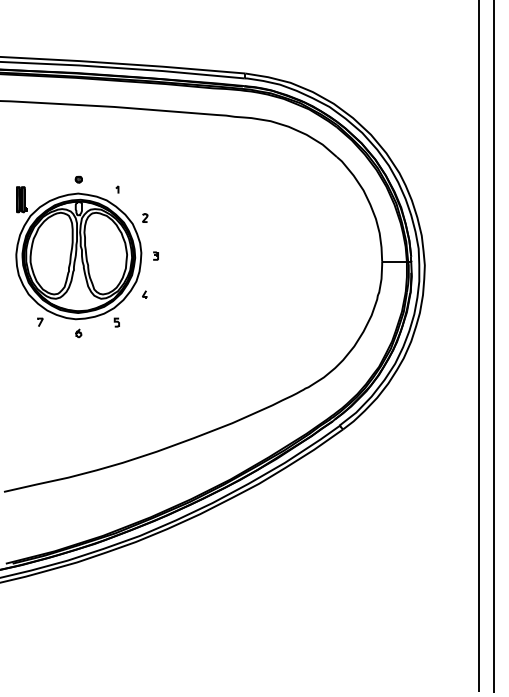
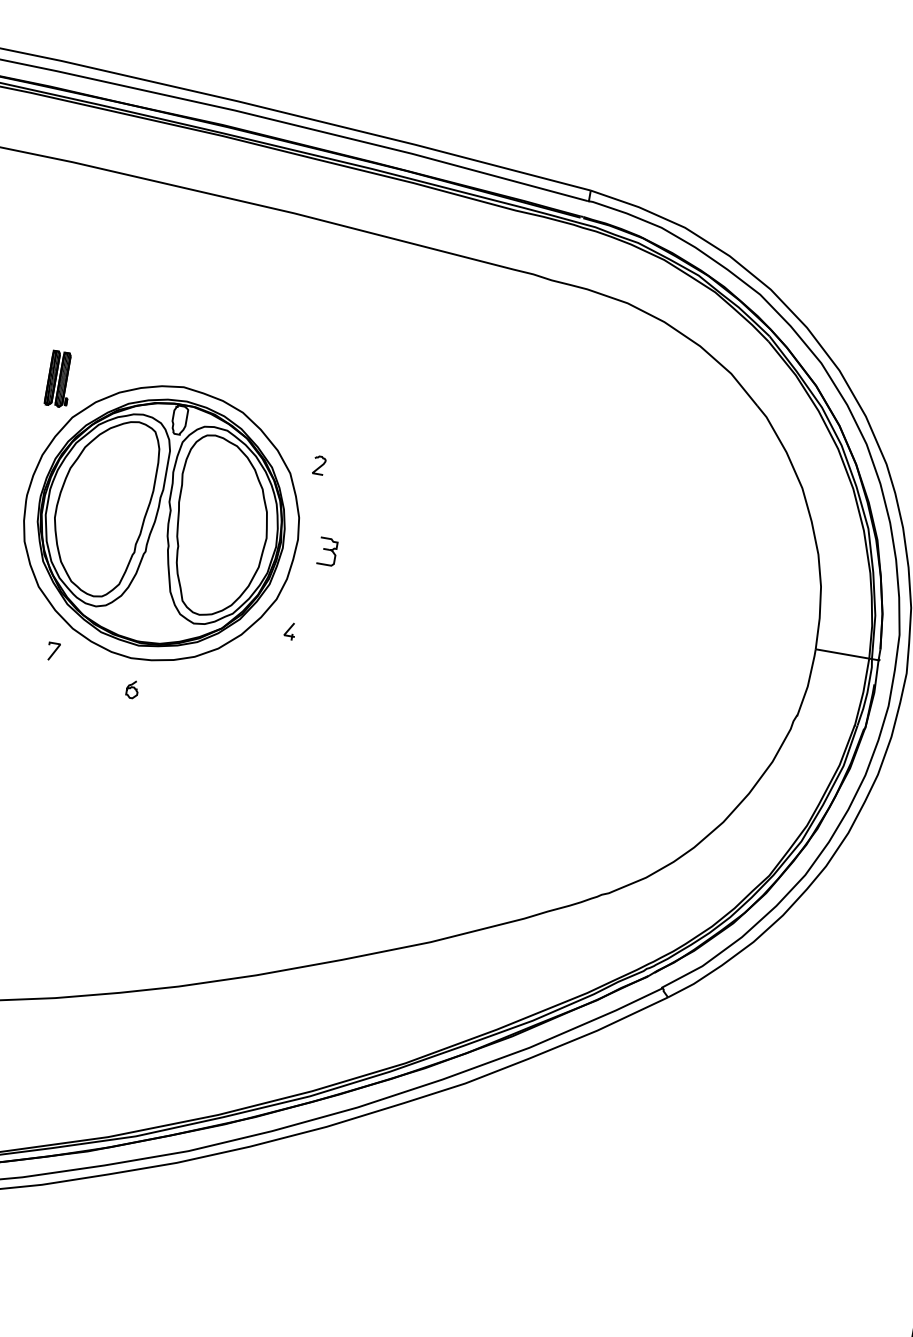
part: (78, 179) -> (189, 356), removed
line: (117, 189) -> (270, 393), removed
part: (155, 255) -> (327, 550), size x1.6
curve: (116, 322) -> (218, 680), removed

